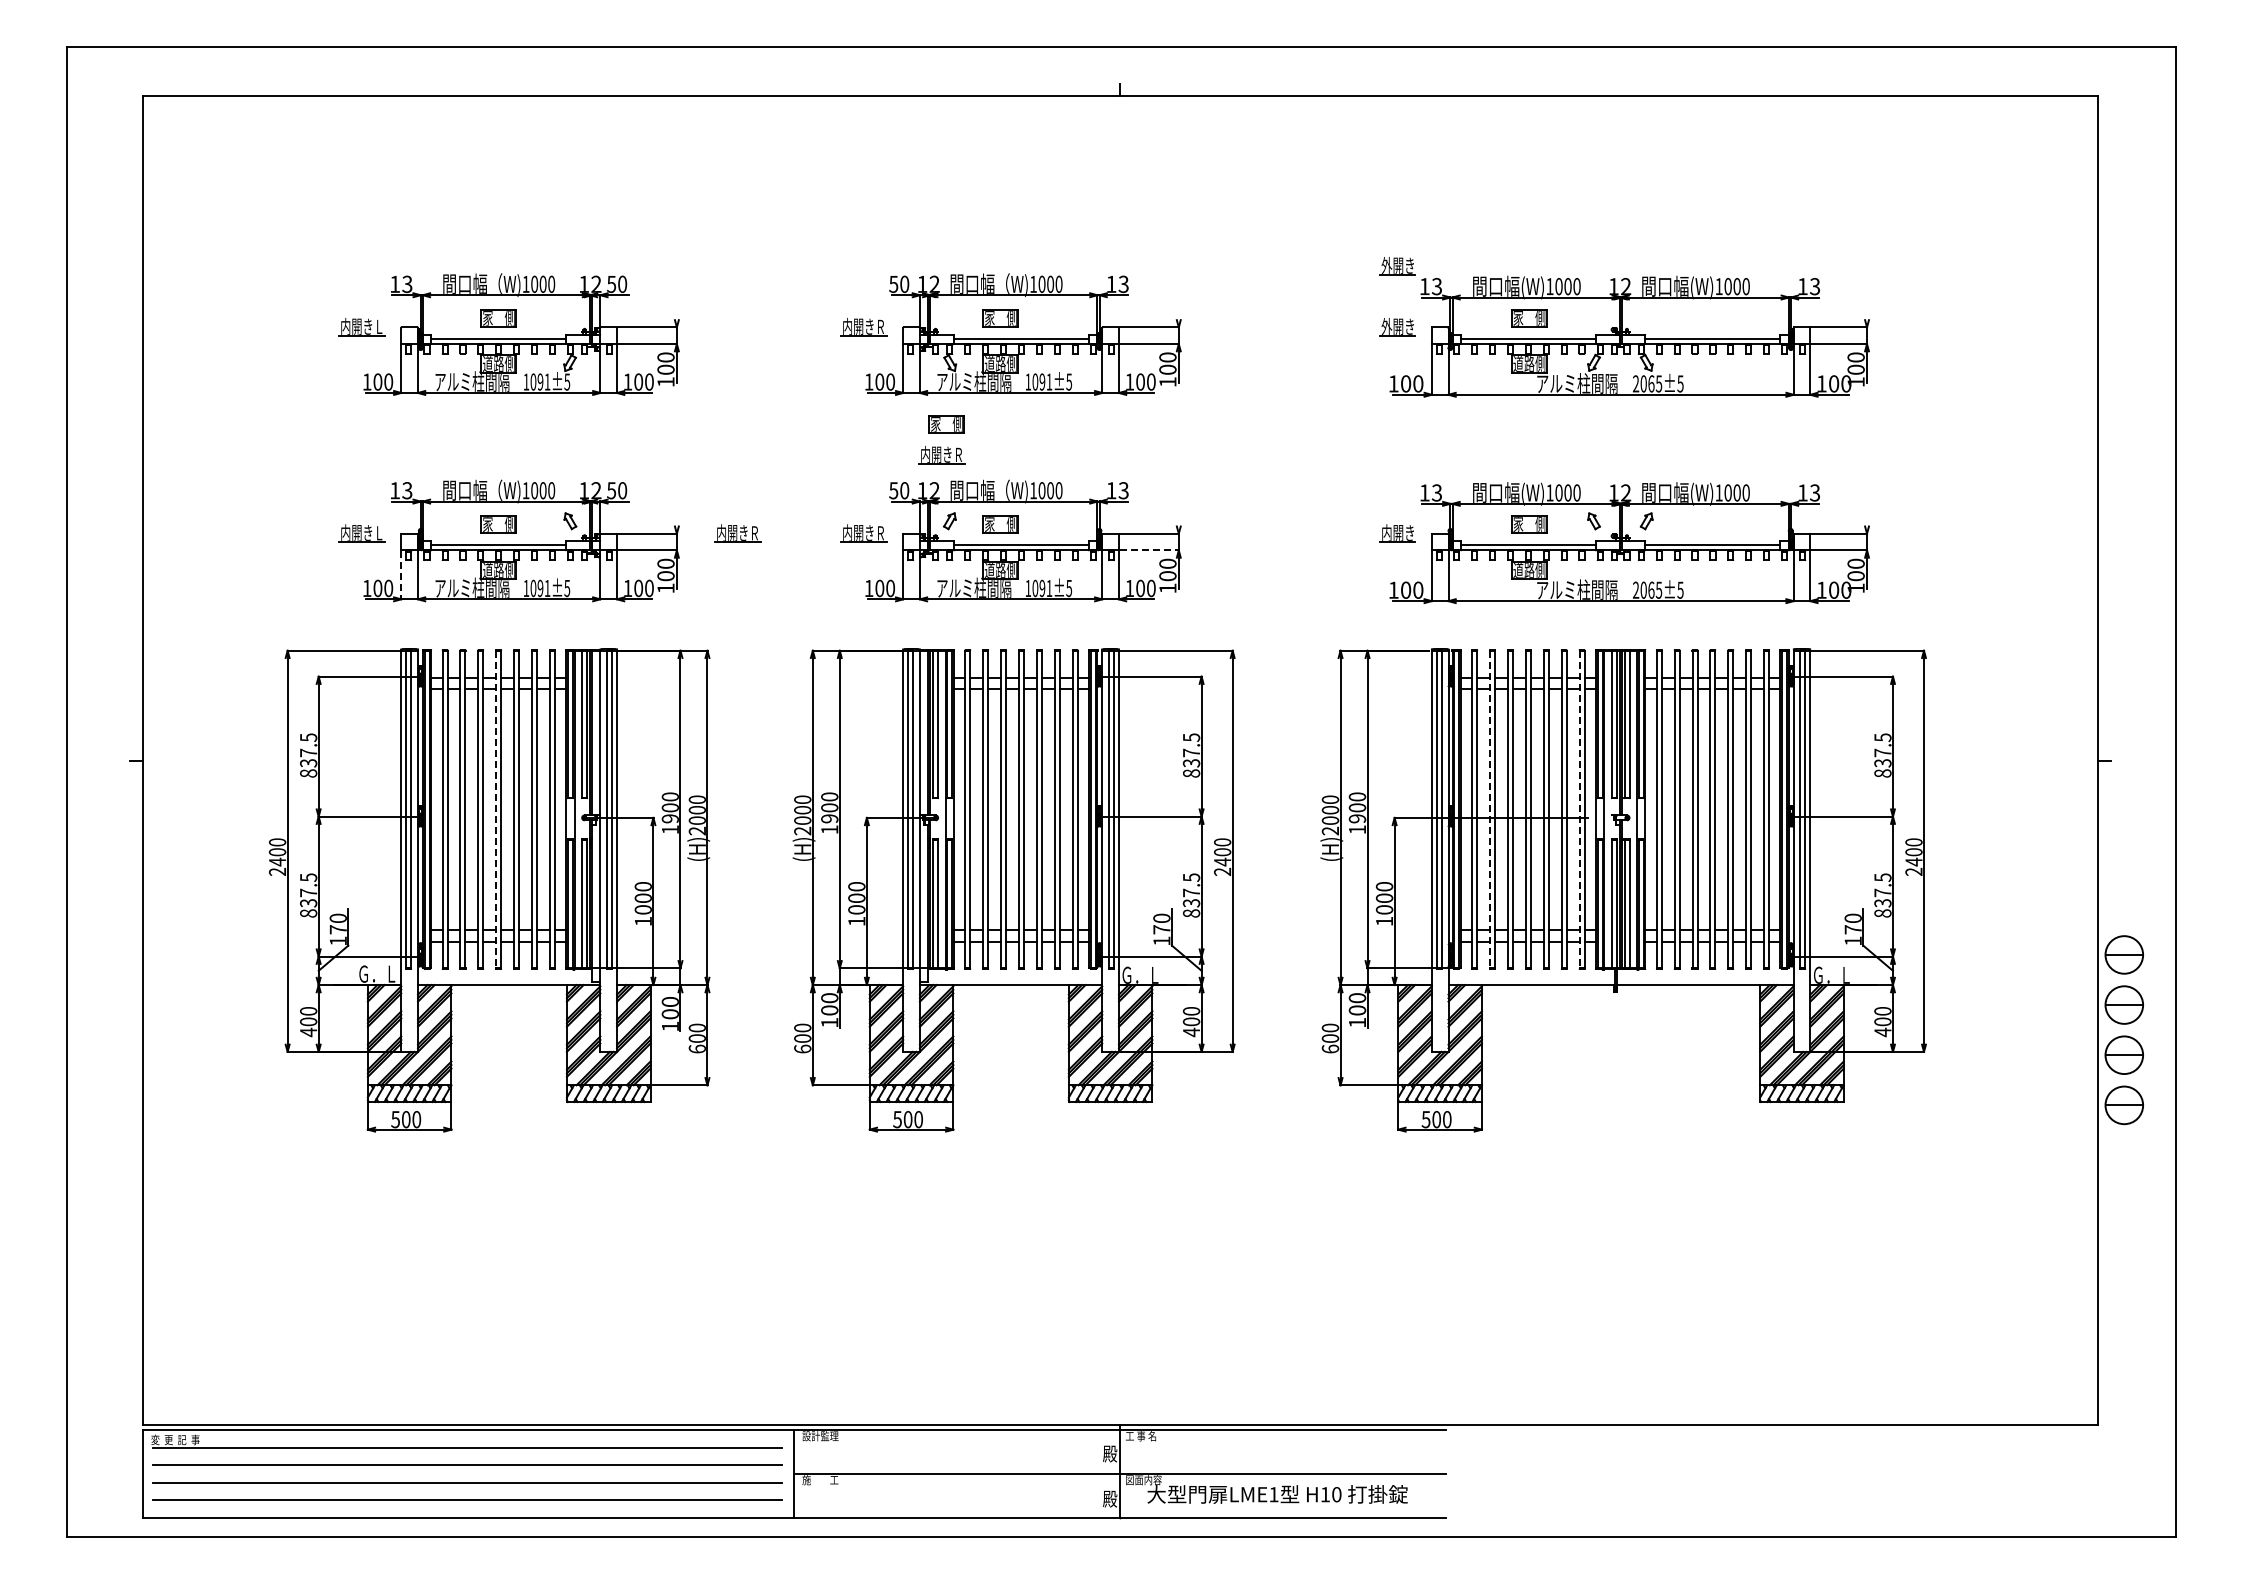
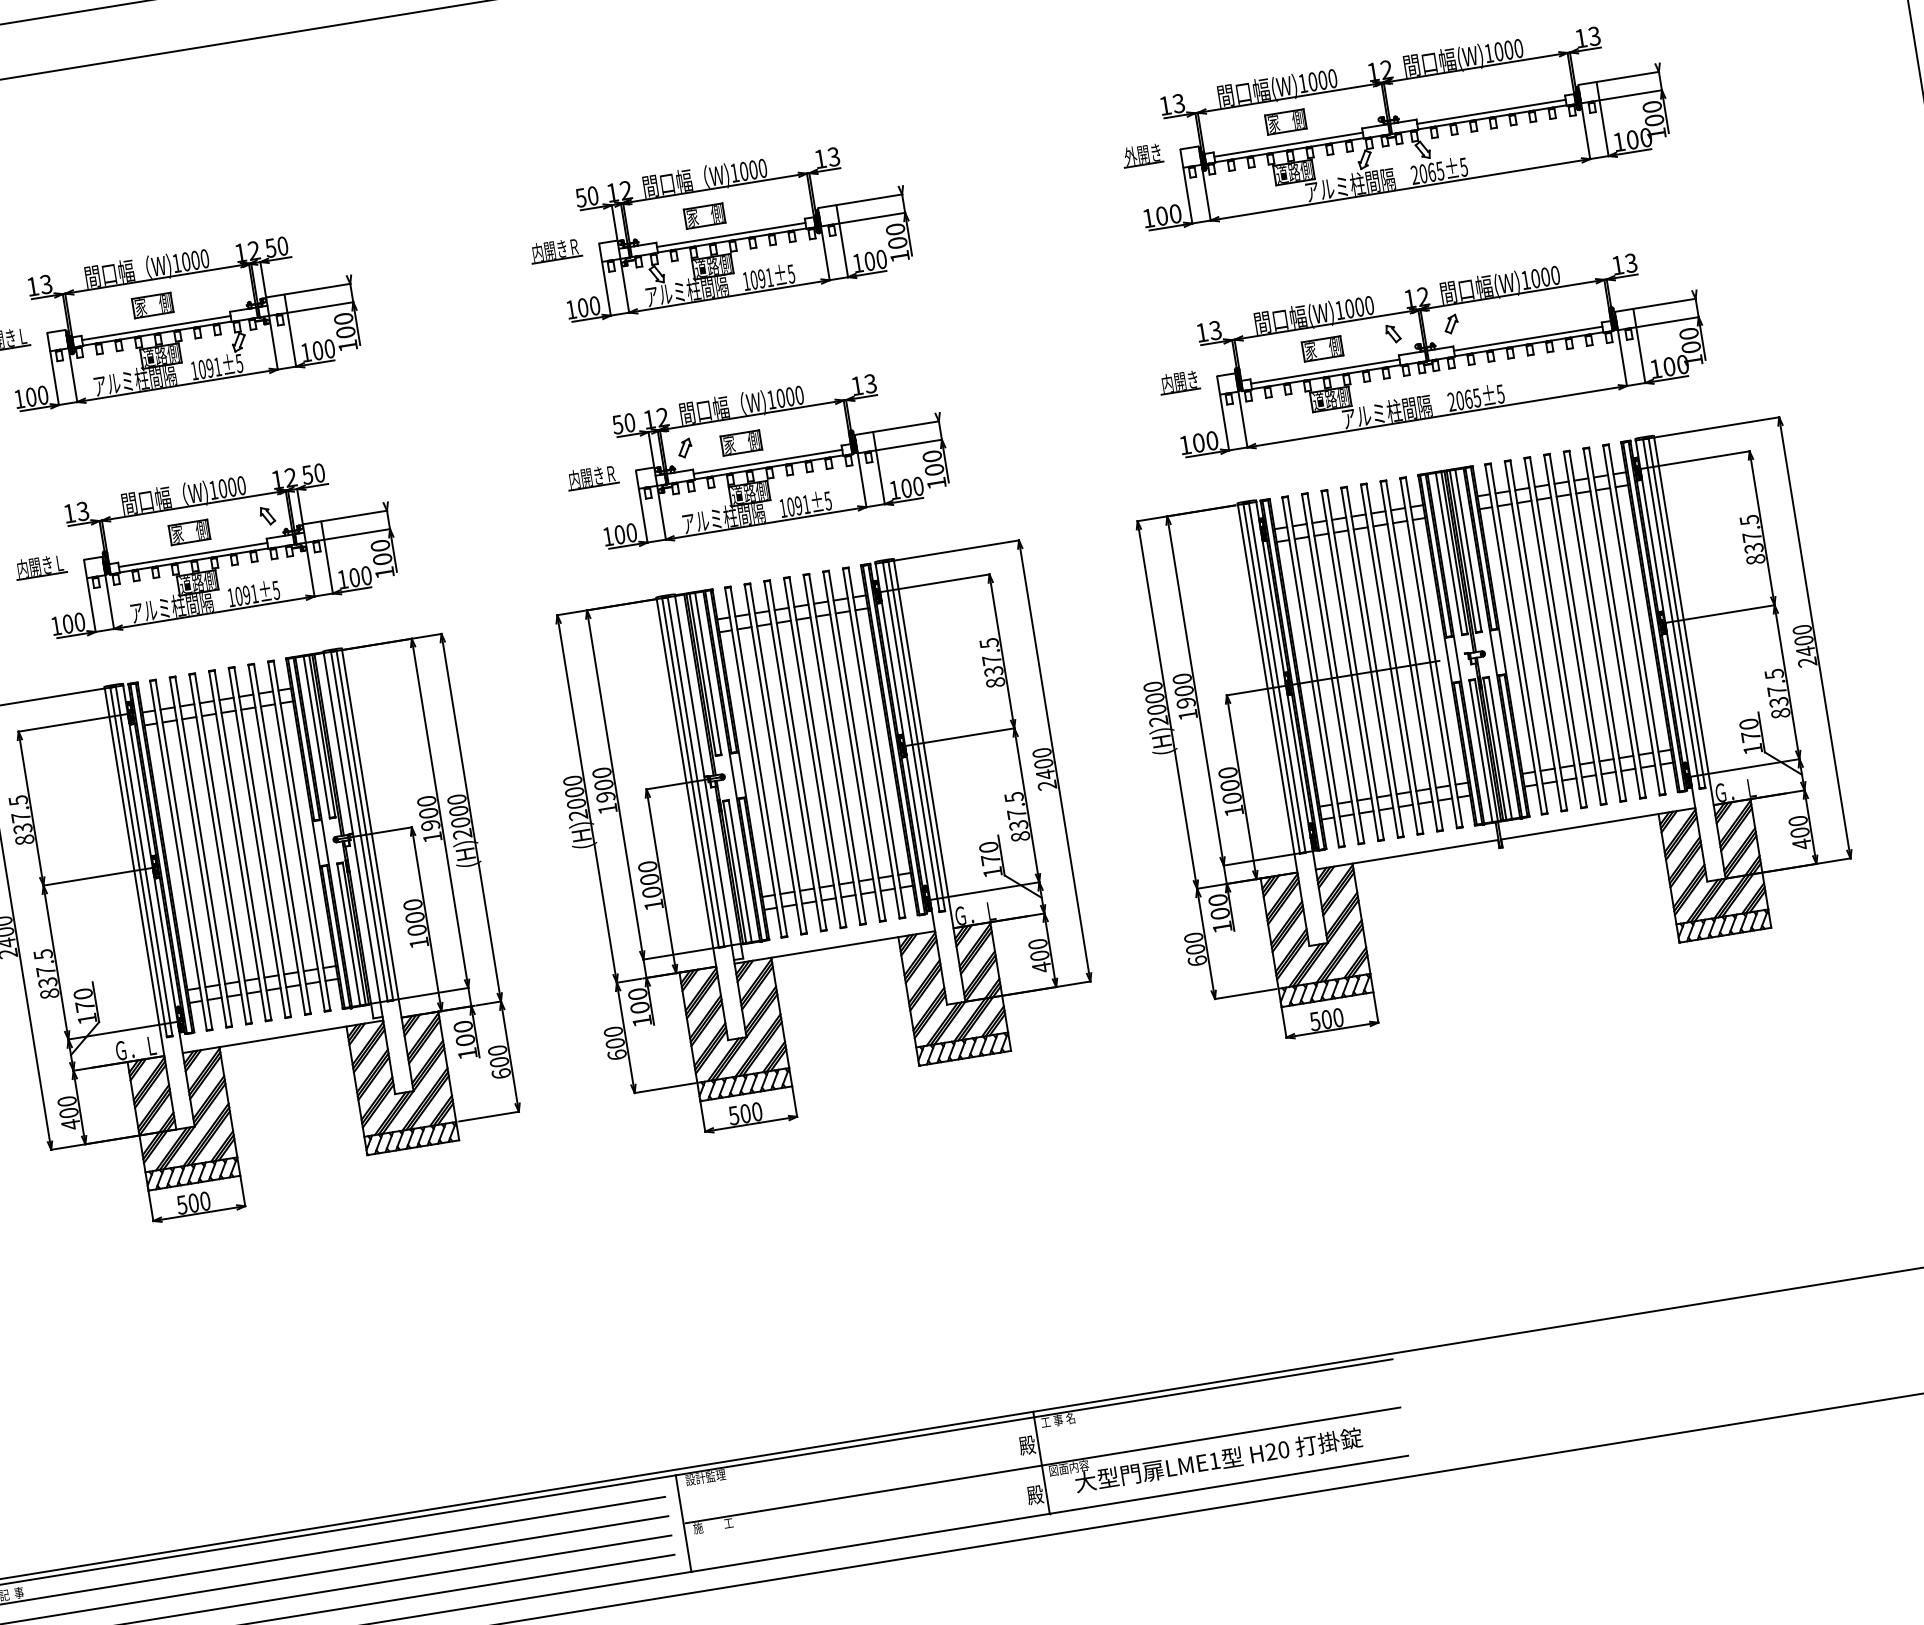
part: (1397, 266) -> (1131, 88), removed
part: (946, 424) -> (664, 342), removed
part: (941, 455) -> (664, 377), removed
part: (737, 533) -> (453, 499), removed
line: (1149, 550) -> (909, 444), dashed -> solid
line: (401, 575) -> (91, 605), dashed -> solid
line: (496, 809) -> (237, 846), dashed -> solid
line: (1490, 809) -> (1330, 669), dashed -> solid
line: (1579, 809) -> (1428, 653), dashed -> solid
text: (1325, 1494) -> (1271, 1451), H10 -> H20

